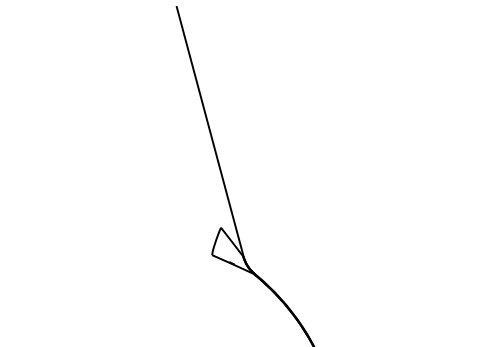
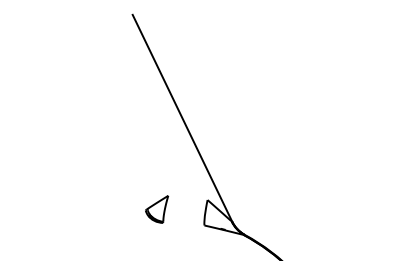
part: (163, 229) -> (157, 211), added

